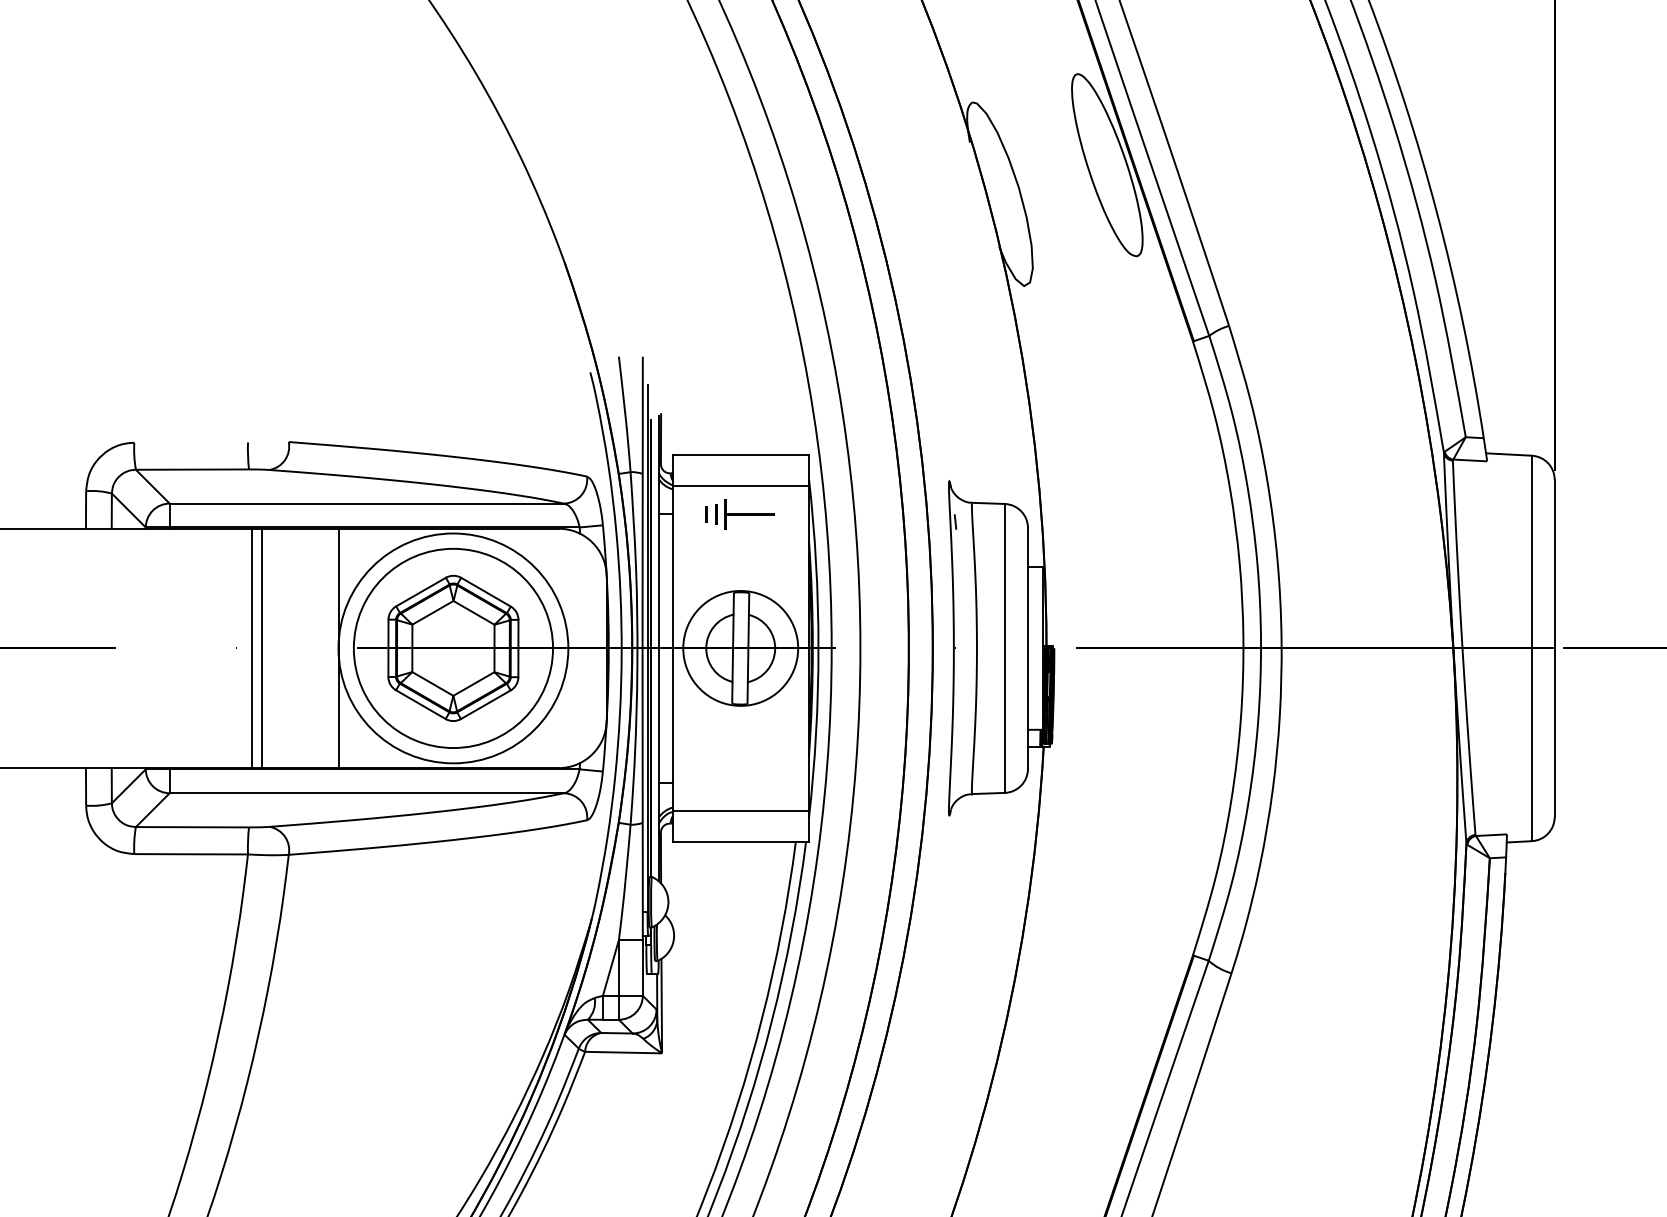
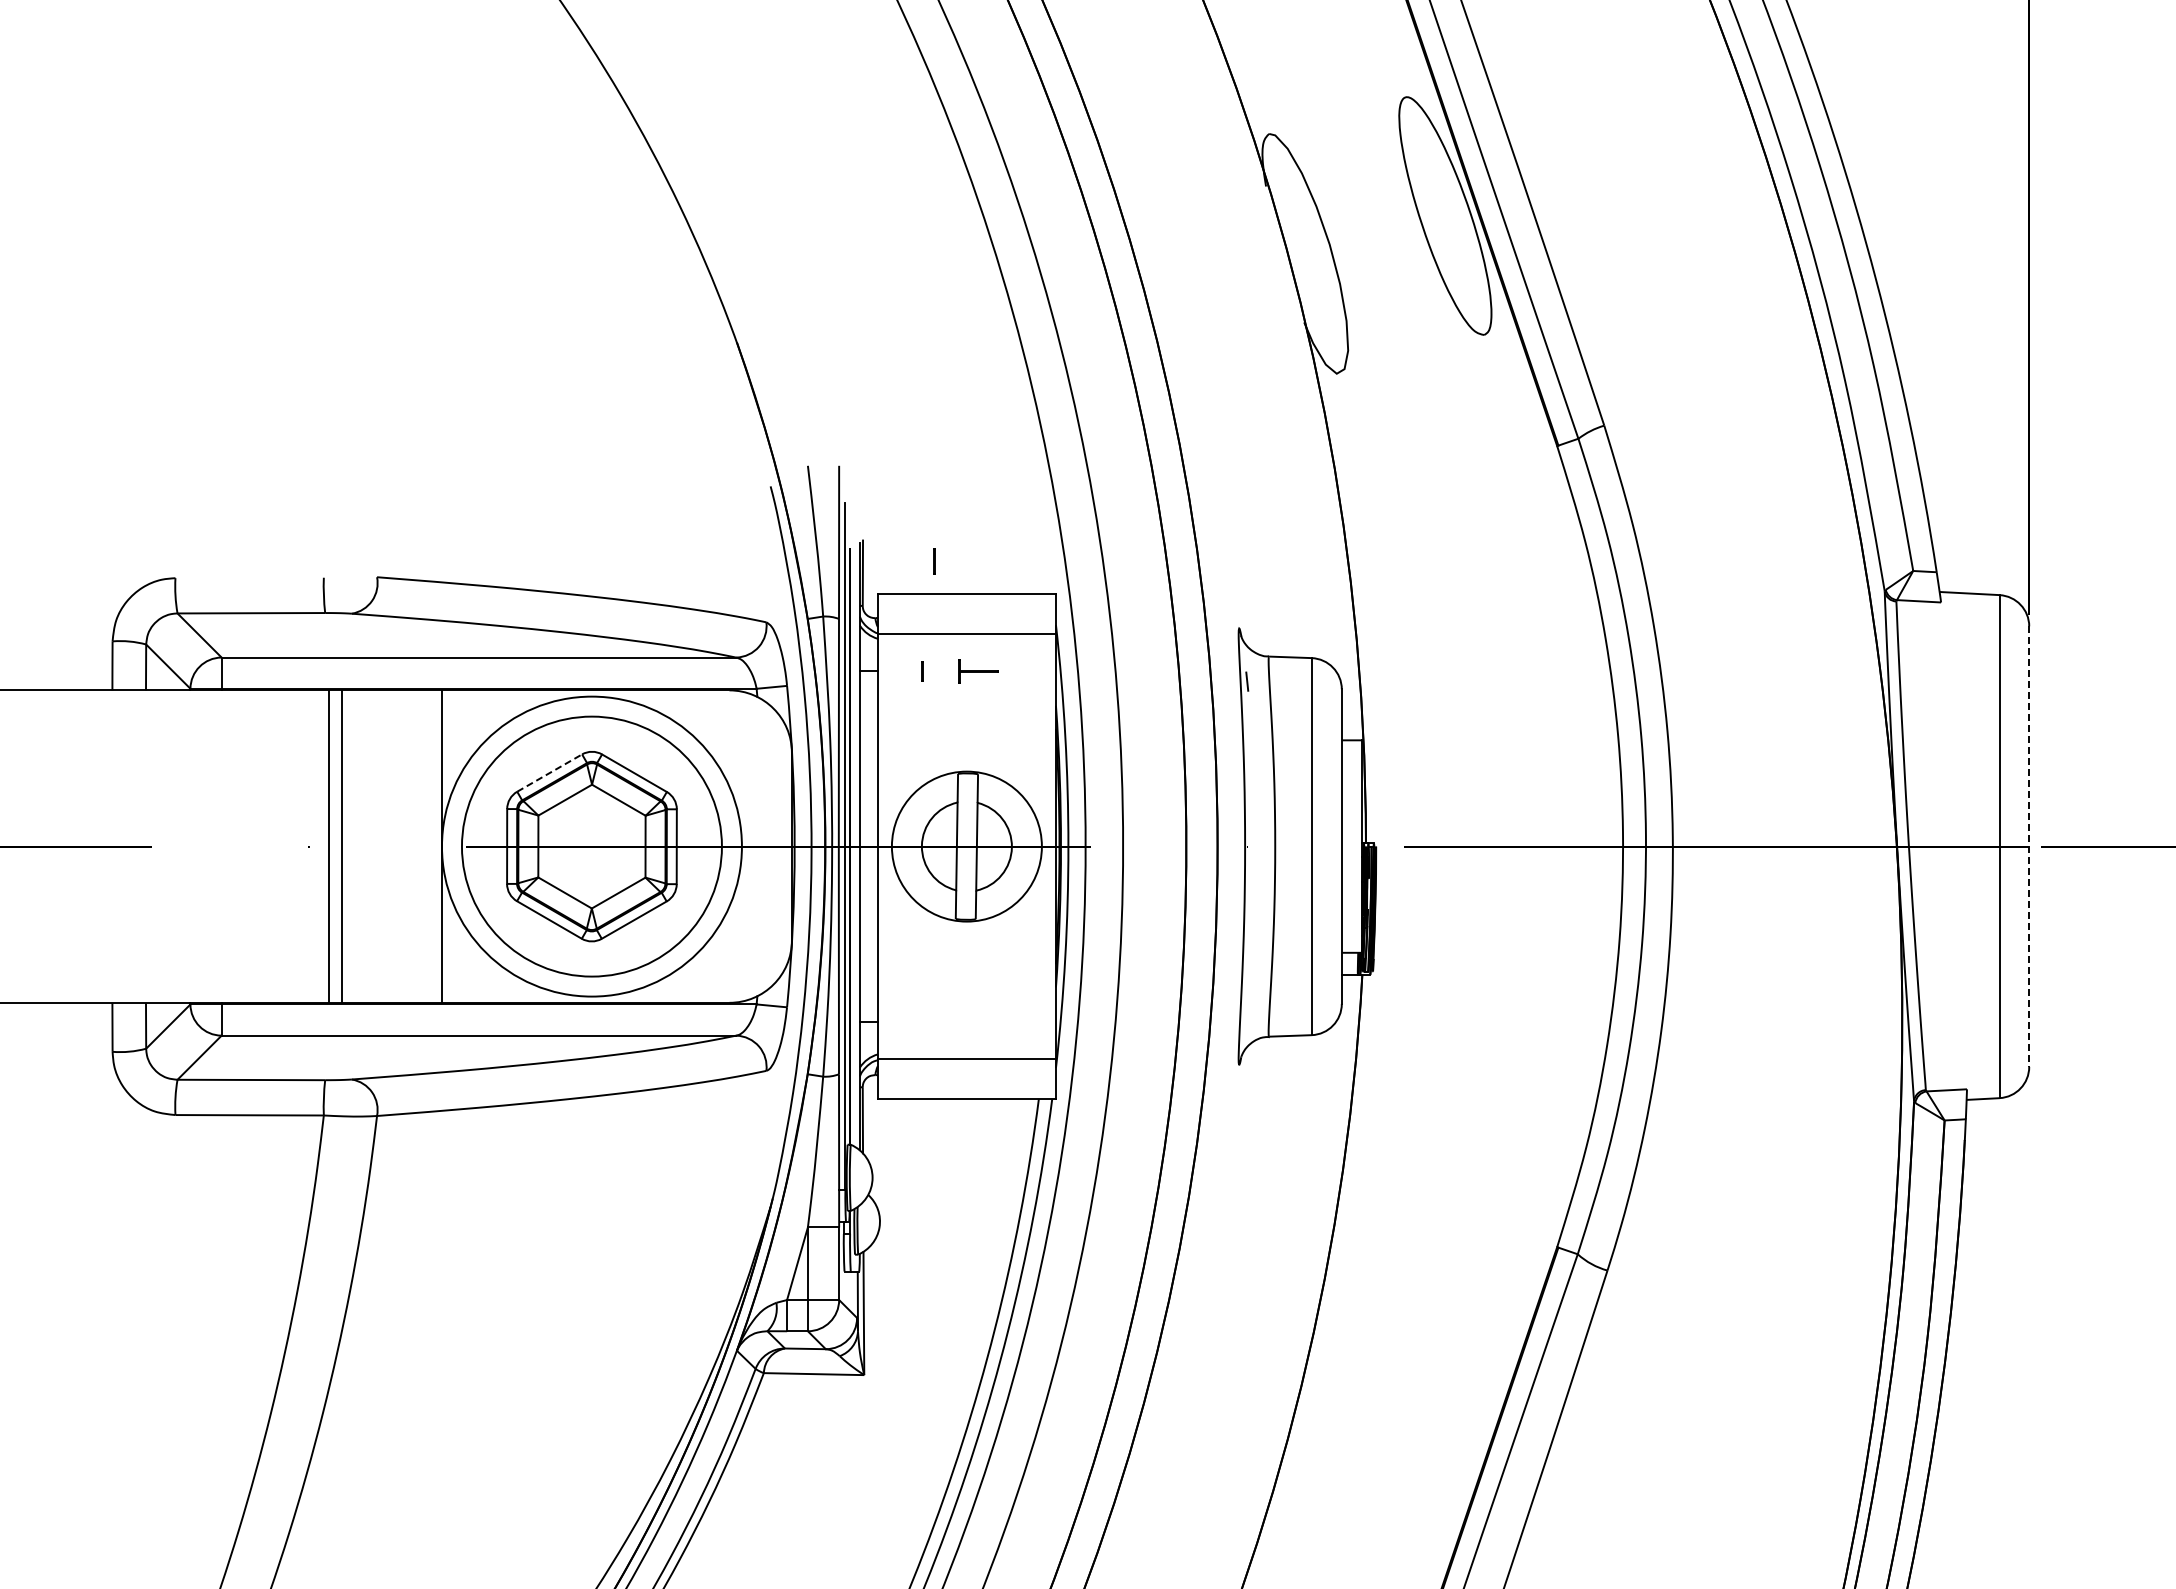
line: (715, 514) -> (934, 561), moved
part: (749, 514) -> (978, 671), size x0.6
line: (421, 591) -> (550, 772), solid -> dashed
line: (1554, 649) -> (2029, 847), solid -> dashed

